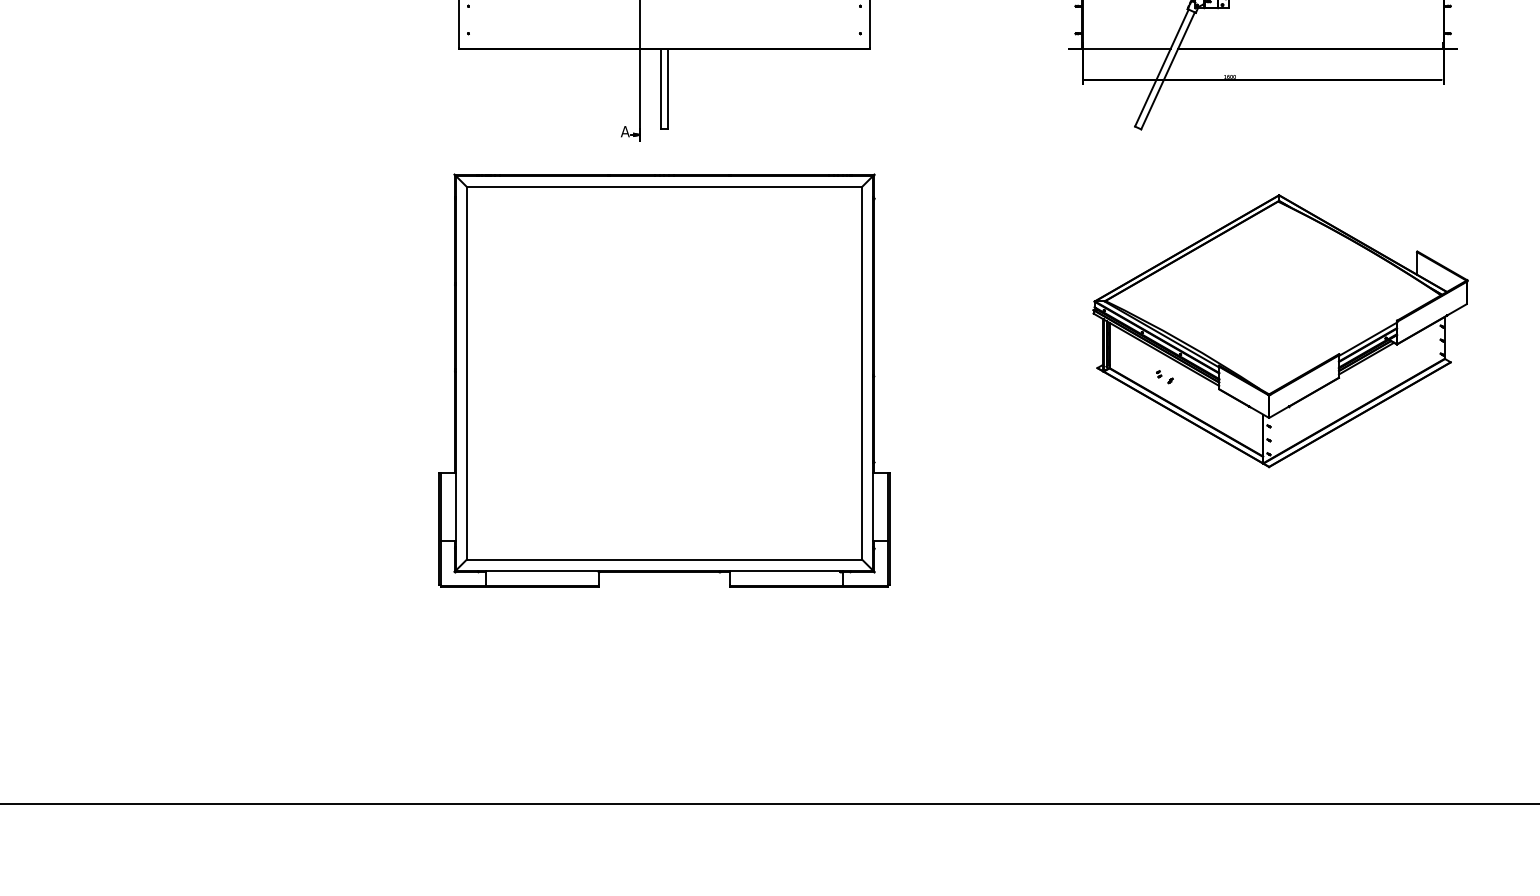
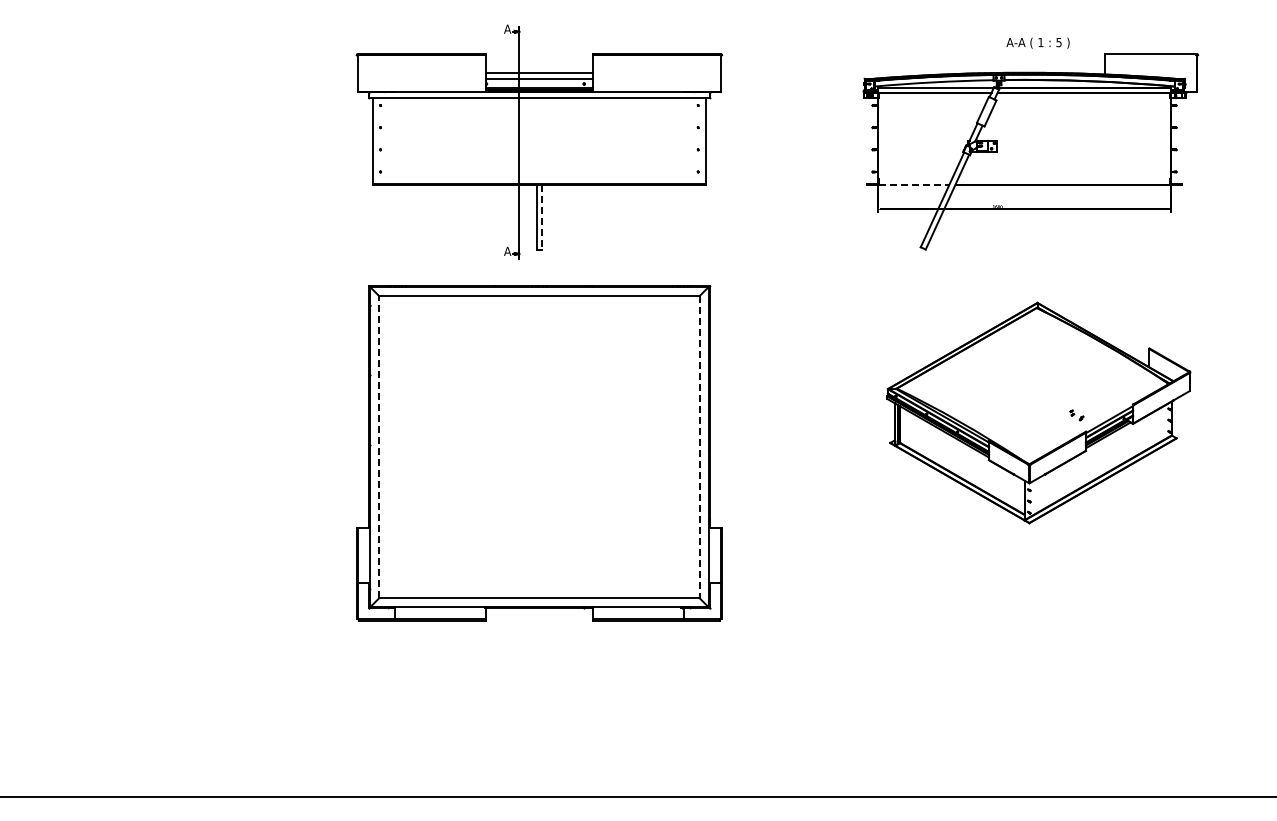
line: (1127, 49) -> (914, 184), solid -> dashed
line: (668, 89) -> (542, 217), solid -> dashed
line: (467, 373) -> (379, 447), solid -> dashed
line: (862, 373) -> (699, 447), solid -> dashed
part: (1164, 377) -> (1076, 415), moved

